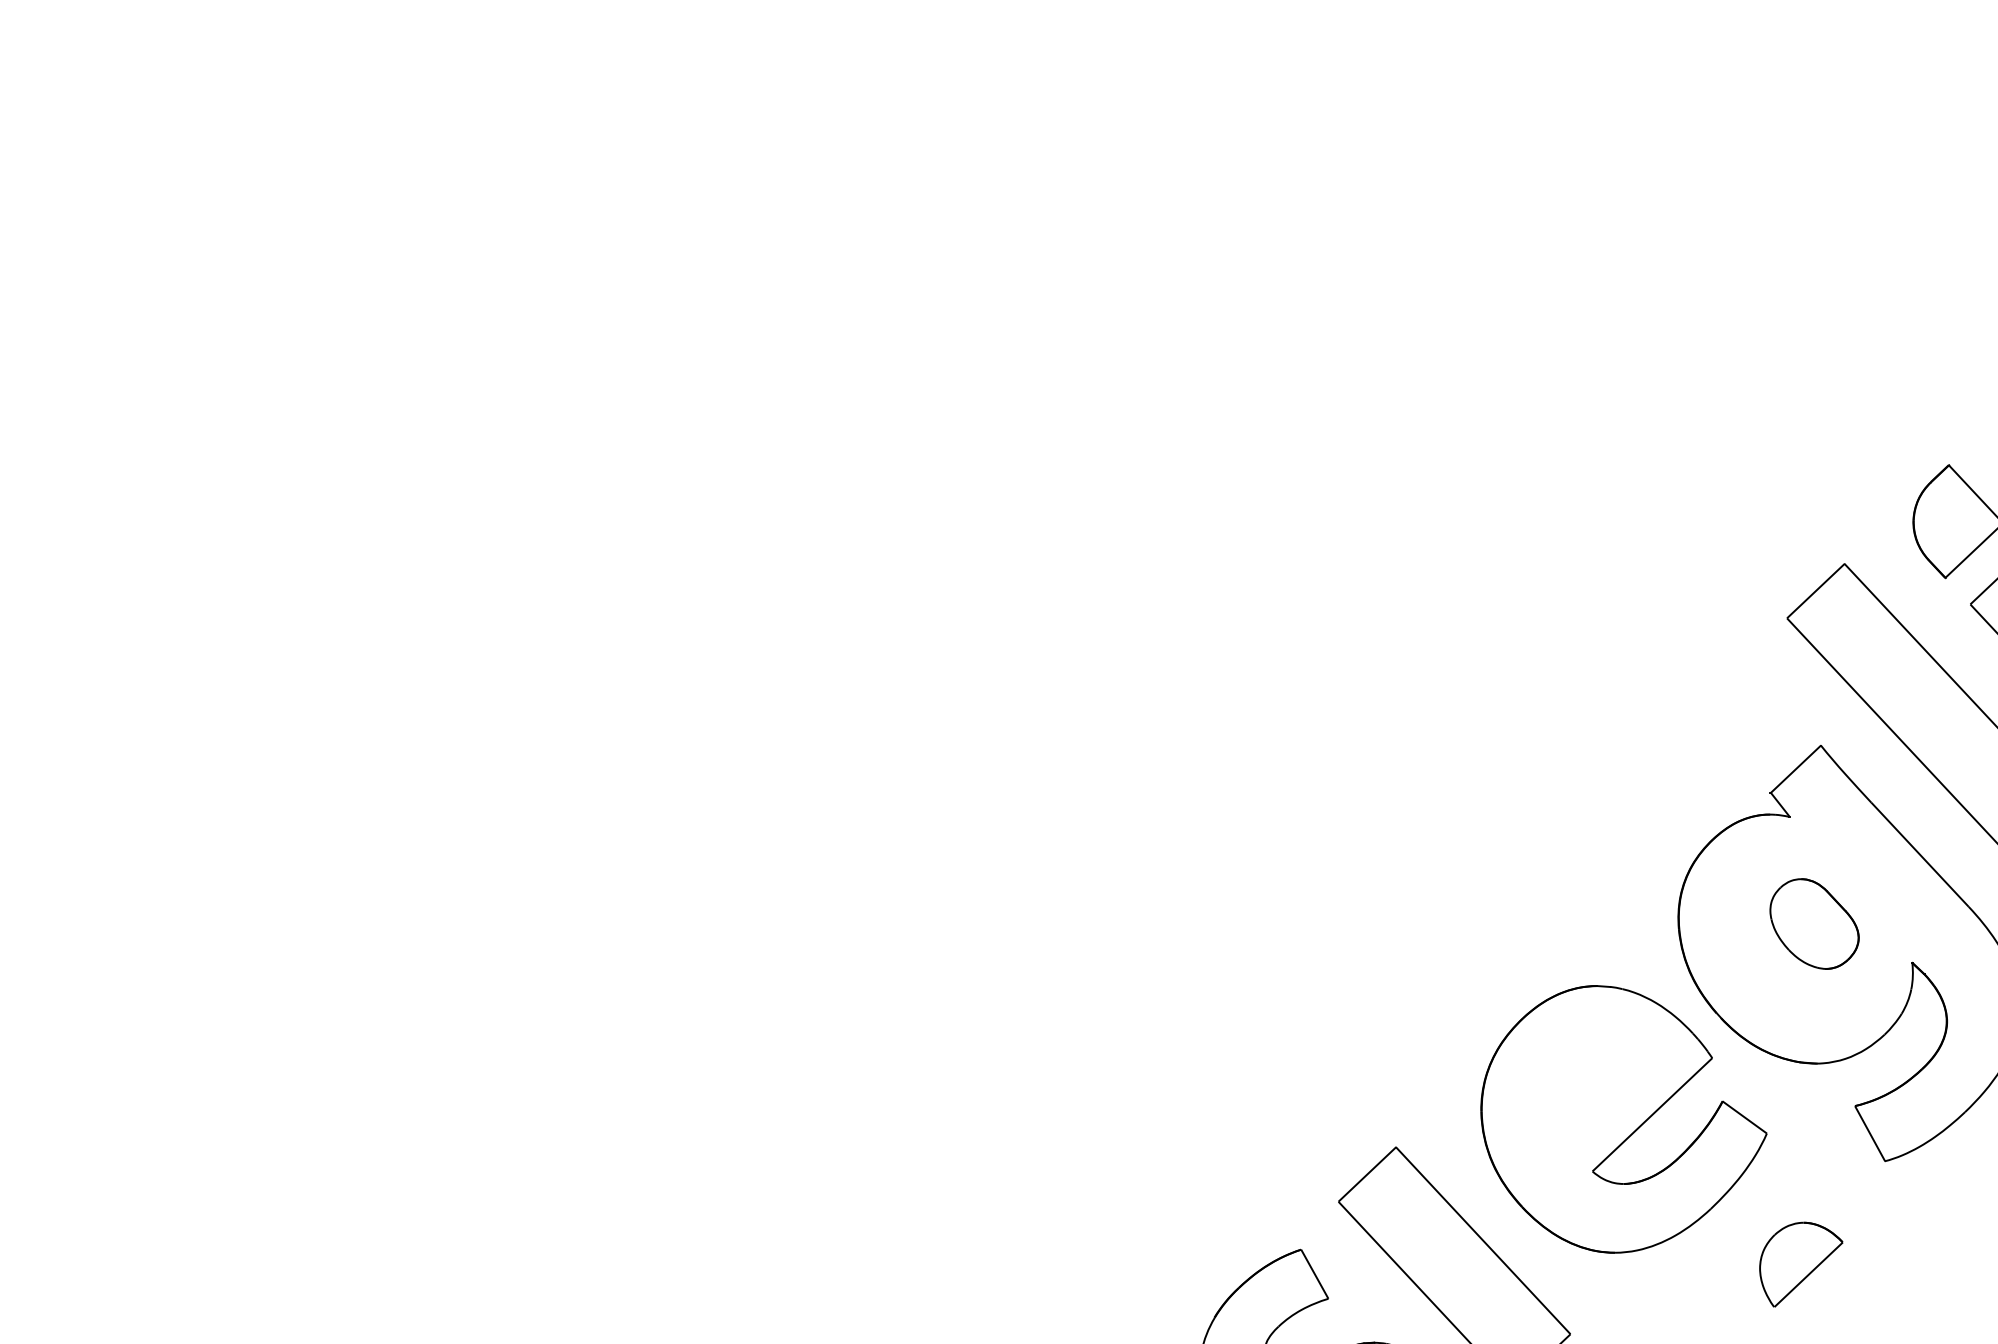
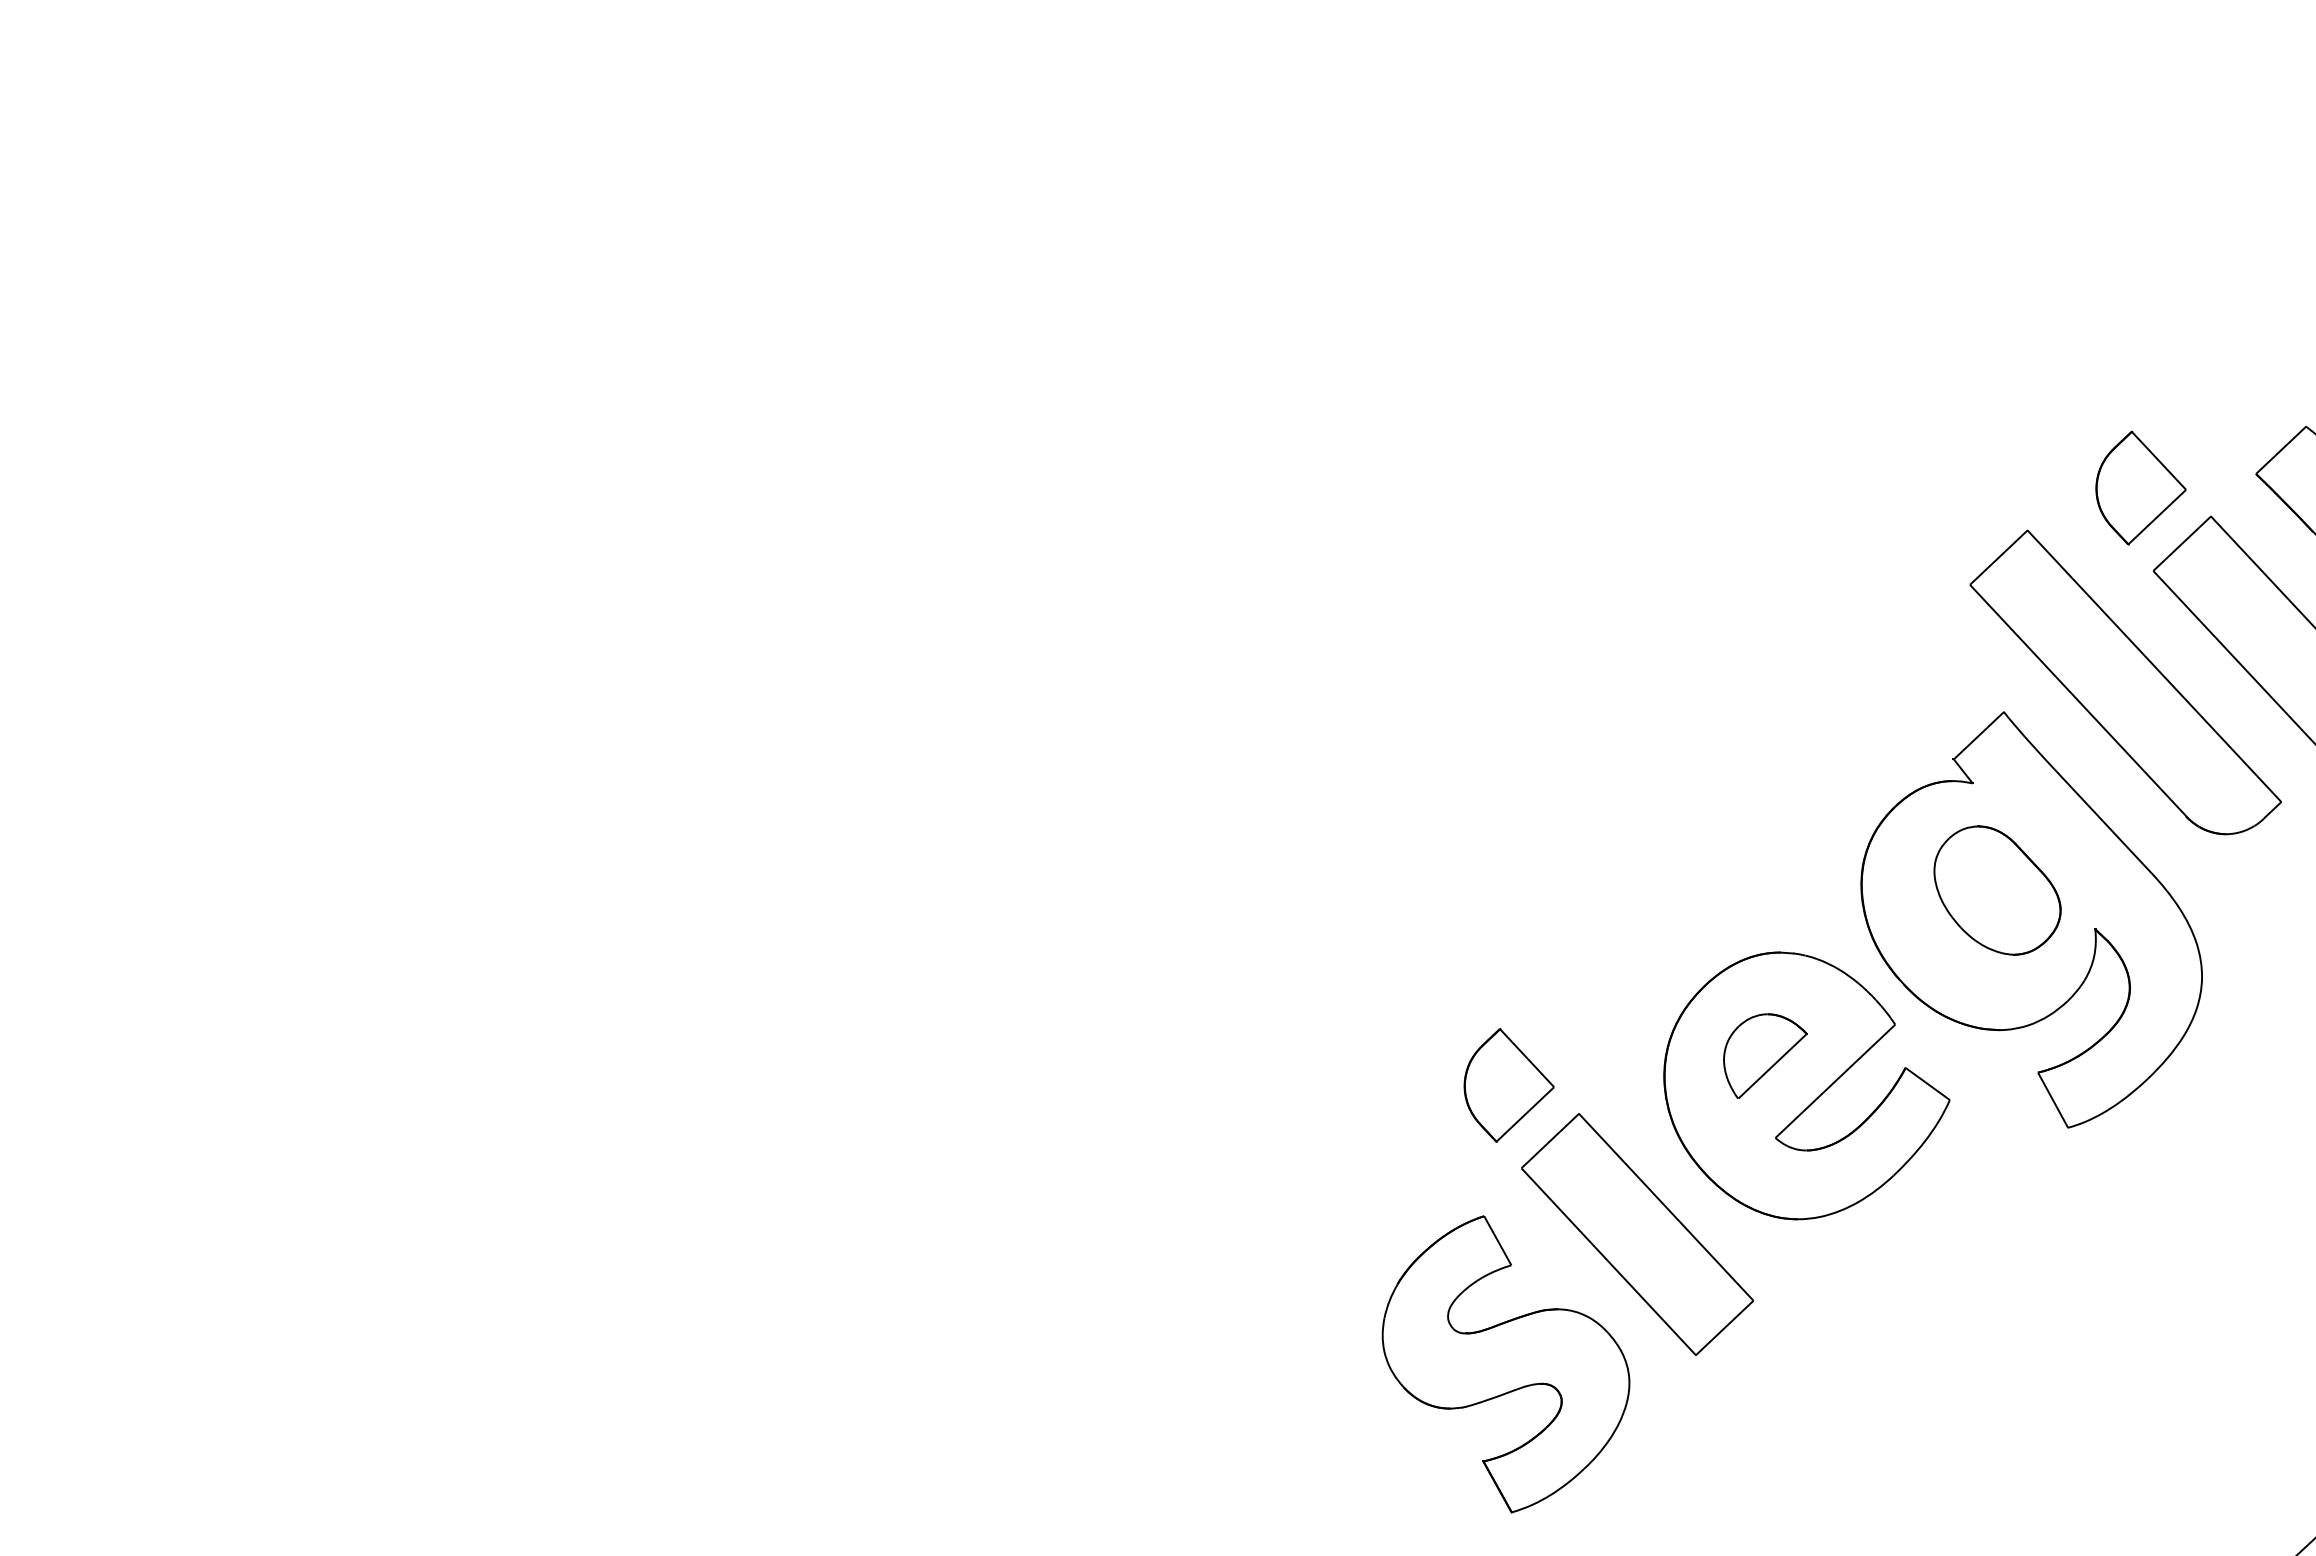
part: (1814, 923) -> (1997, 890), size x1.43
part: (1325, 1118) -> (1508, 1085), added
part: (1801, 1263) -> (1765, 1055), moved

